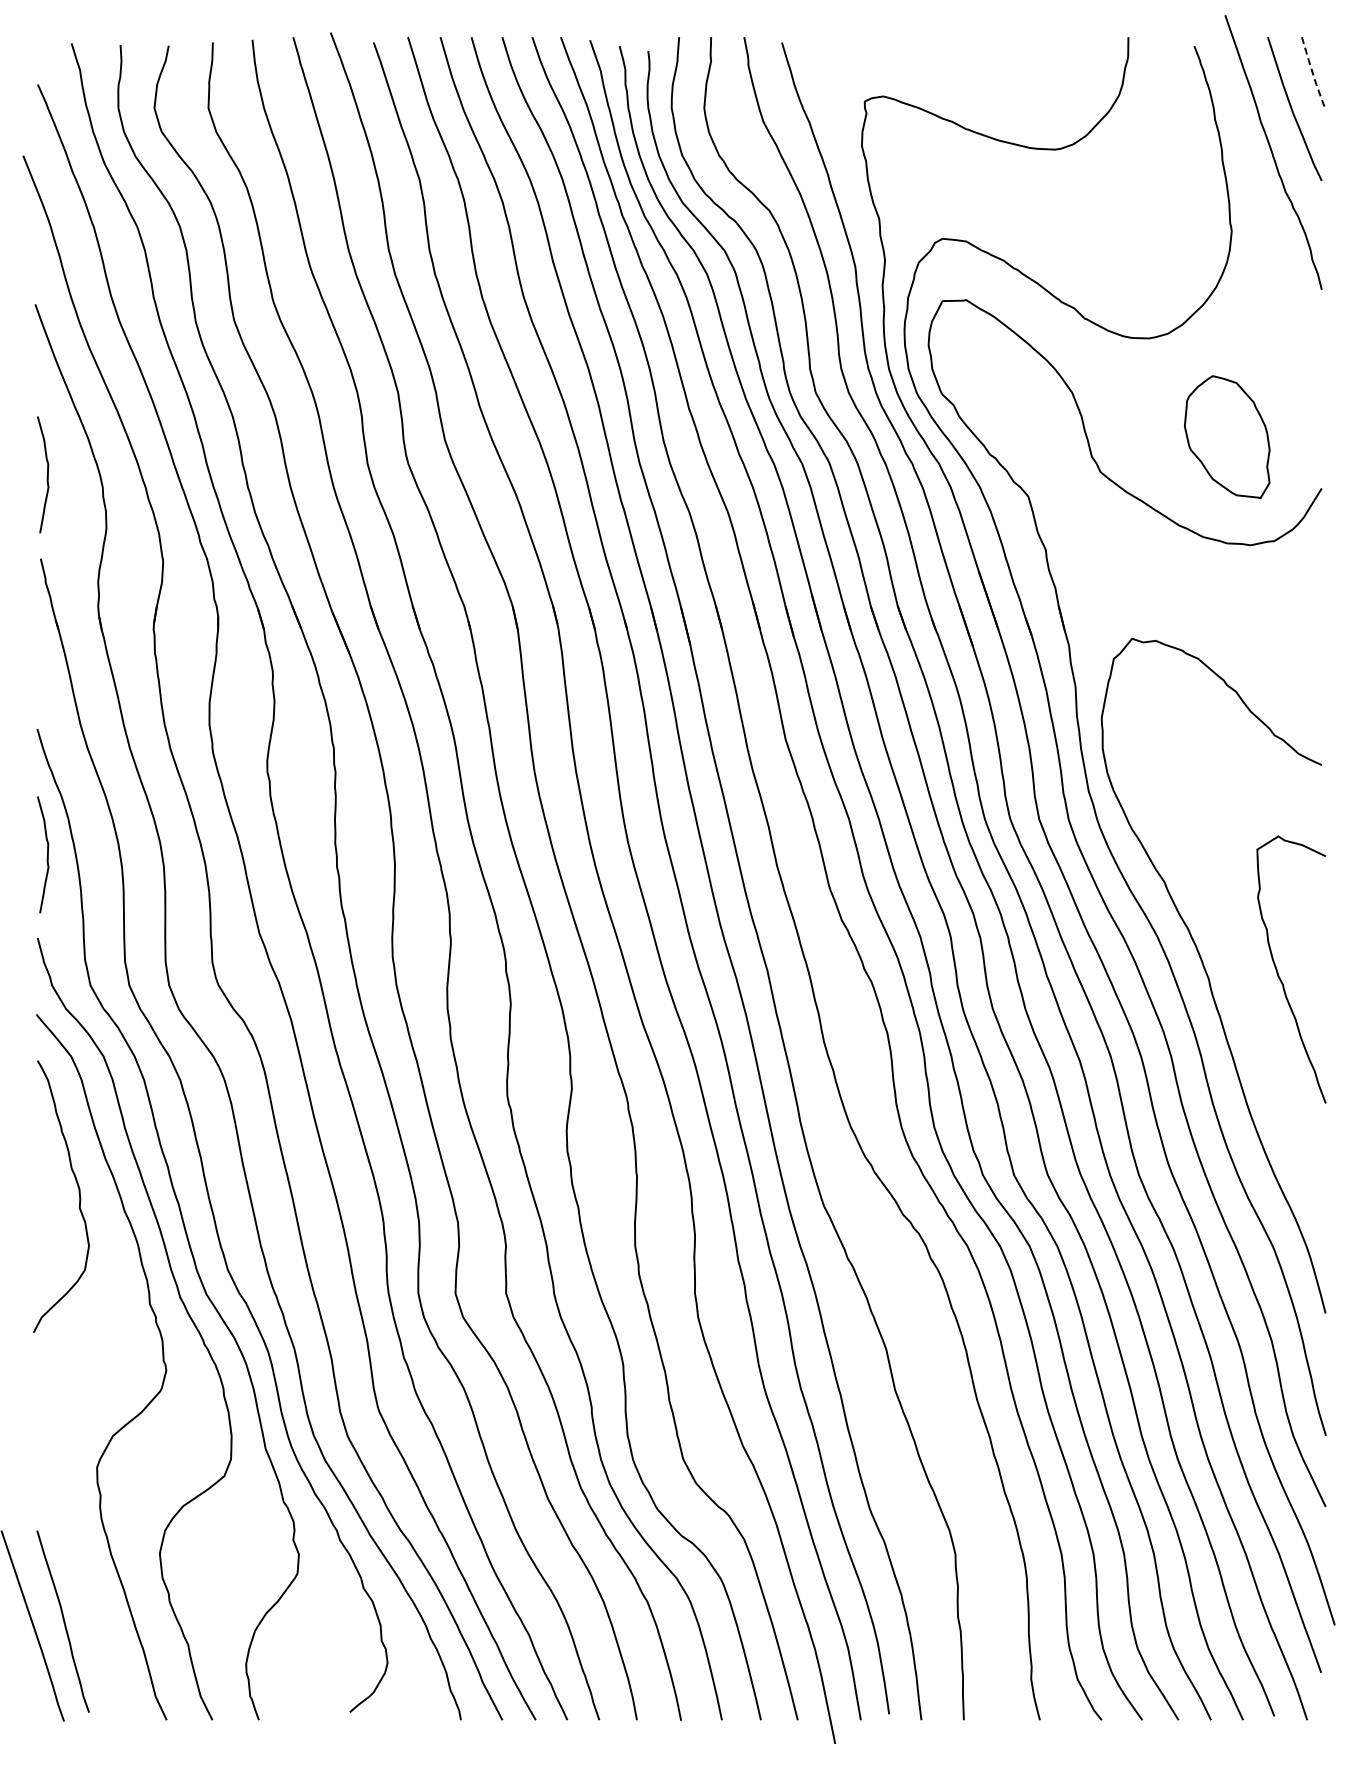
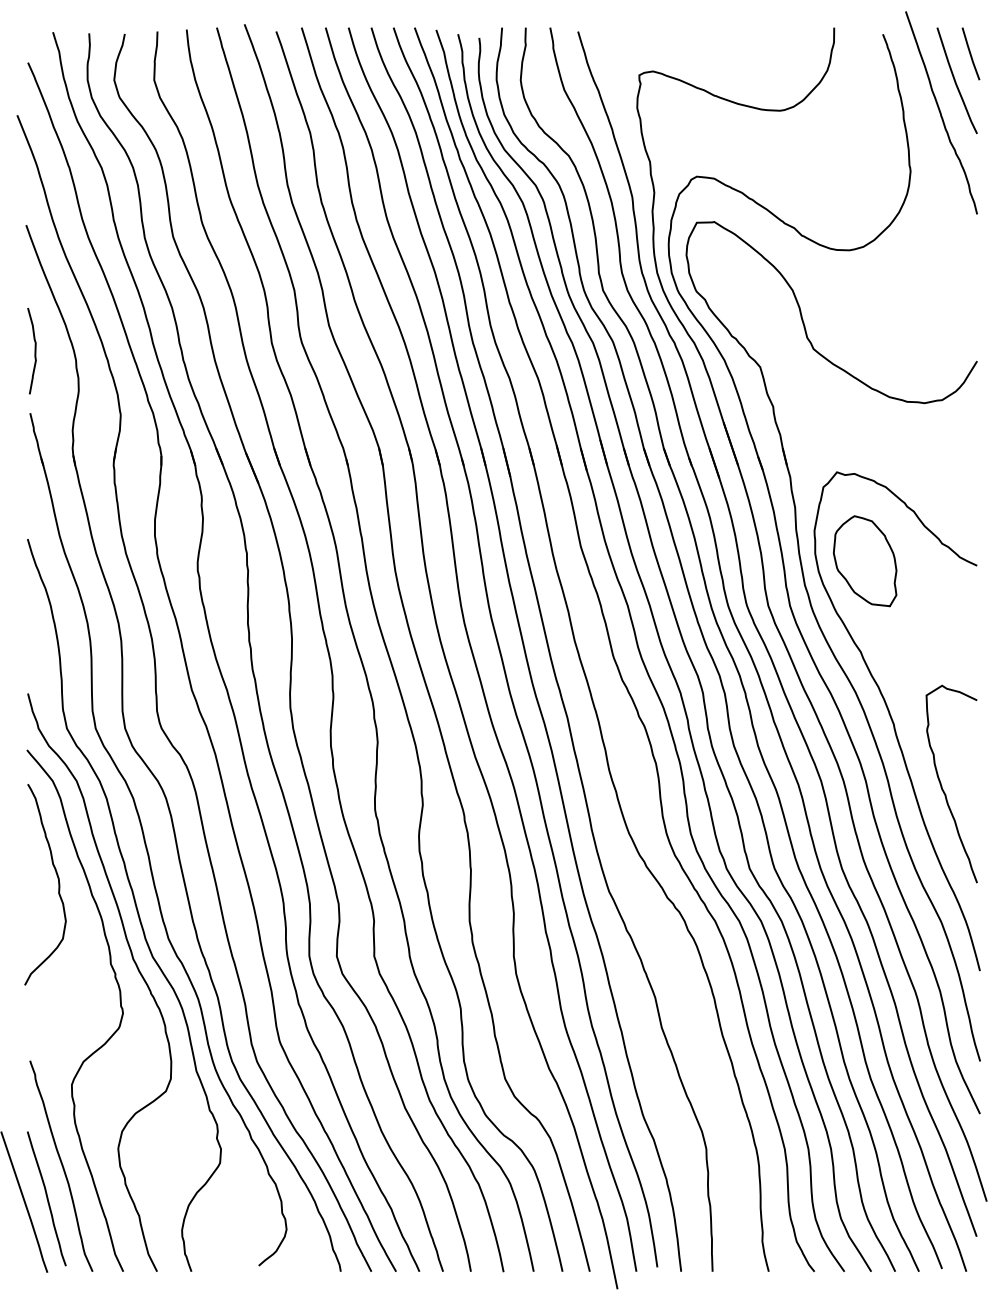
line: (1312, 73) -> (970, 54), dashed -> solid
part: (1227, 436) -> (865, 560), moved
curve: (47, 854) -> (35, 631), removed
curve: (1278, 972) -> (942, 786), moved
curve: (83, 1577) -> (61, 1166), added

